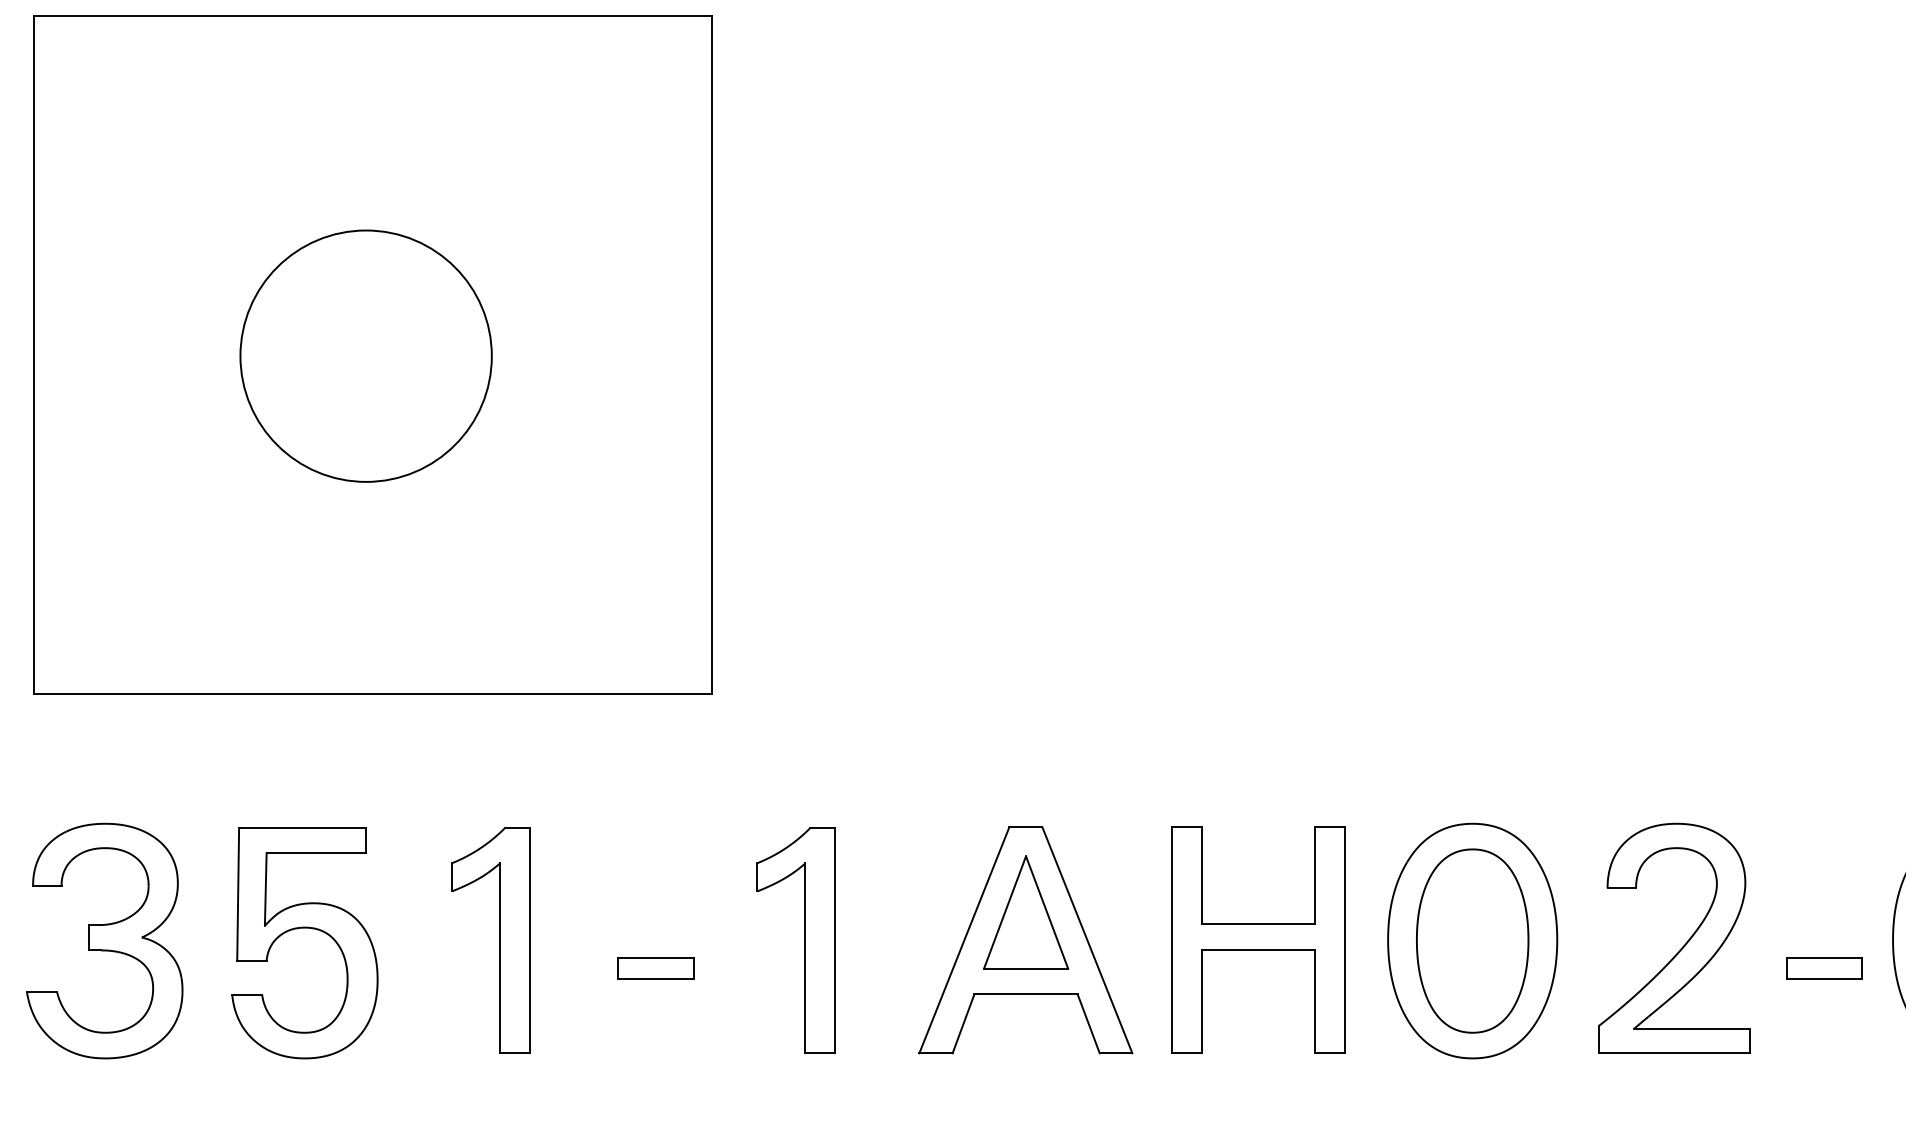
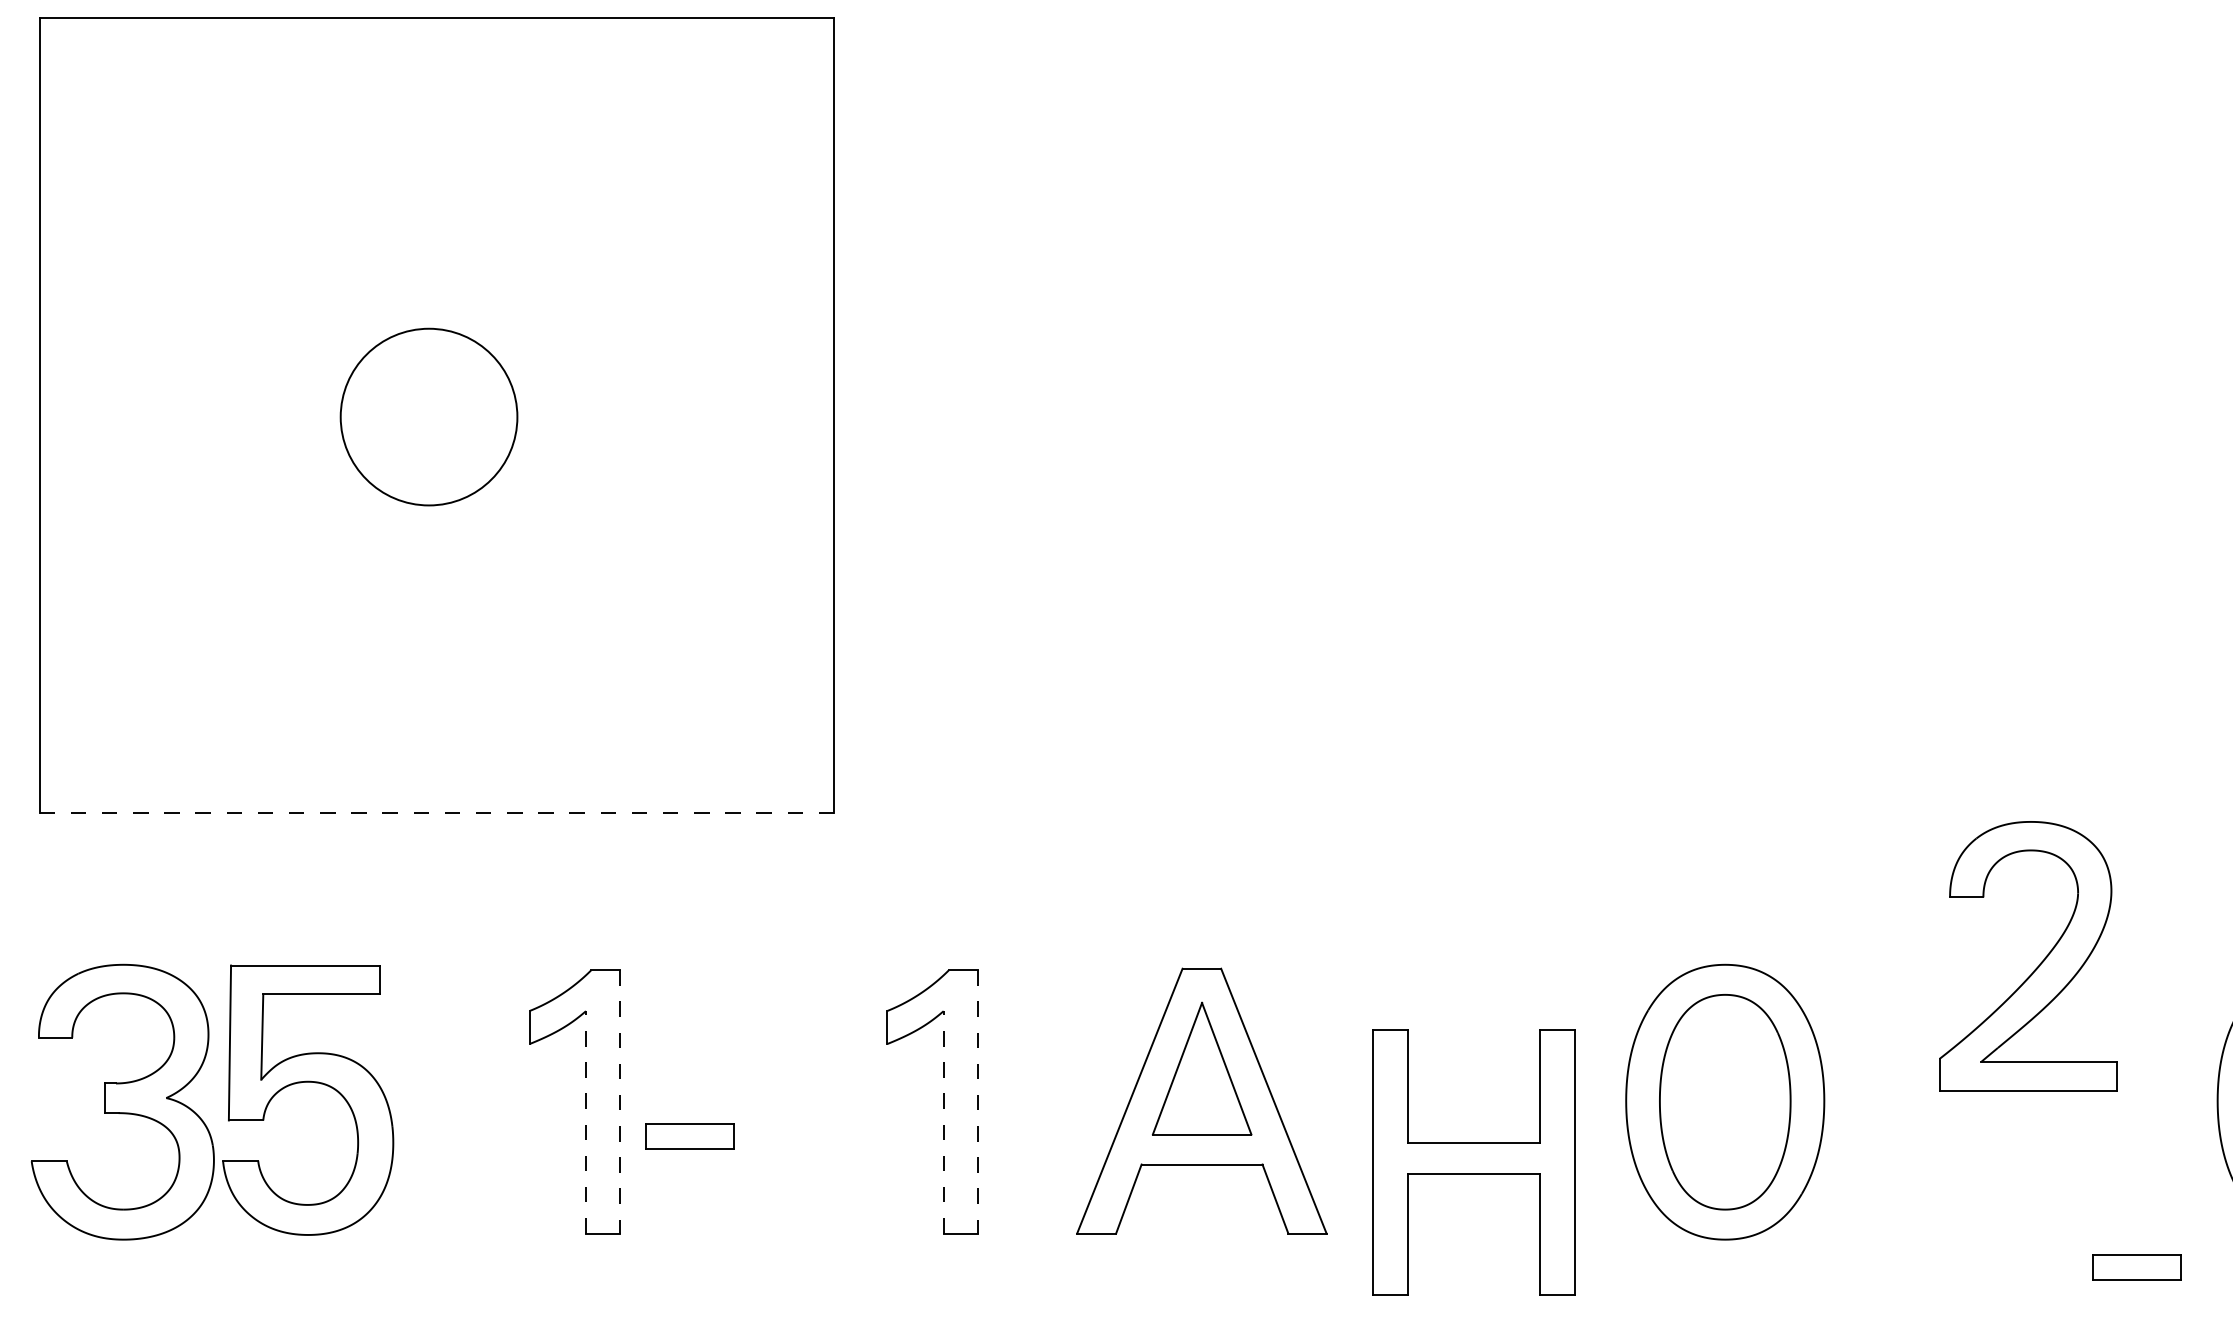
circle: (365, 355) -> (428, 416), size x0.6
line: (373, 694) -> (437, 813), solid -> dashed
part: (304, 928) -> (307, 1082), moved
part: (1258, 939) -> (1474, 1161), moved
line: (529, 941) -> (620, 1102), solid -> dashed
line: (834, 941) -> (977, 1102), solid -> dashed
part: (1683, 945) -> (2038, 964), moved
line: (500, 958) -> (586, 1122), solid -> dashed
line: (805, 958) -> (943, 1122), solid -> dashed
part: (655, 968) -> (689, 1136), moved
part: (1824, 968) -> (2137, 1267), moved

